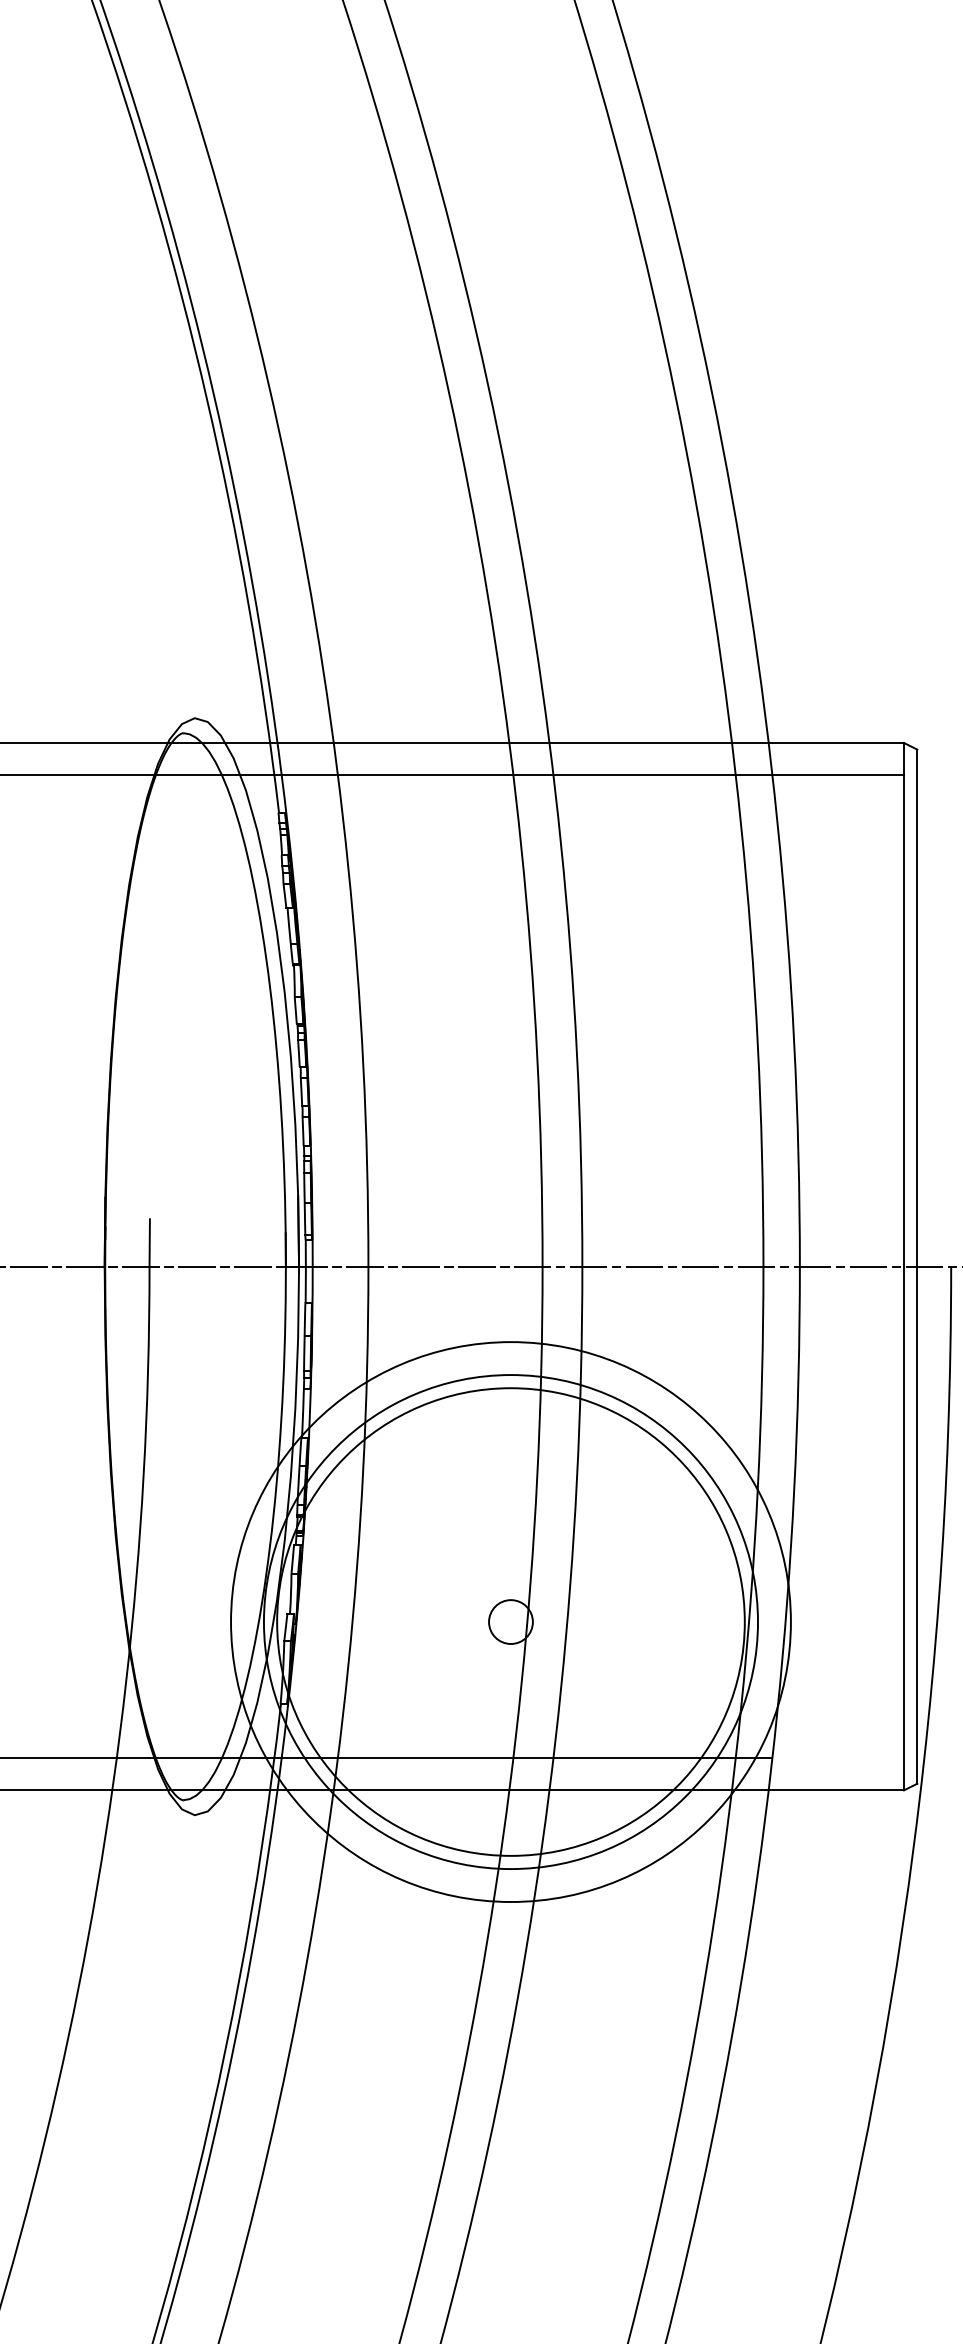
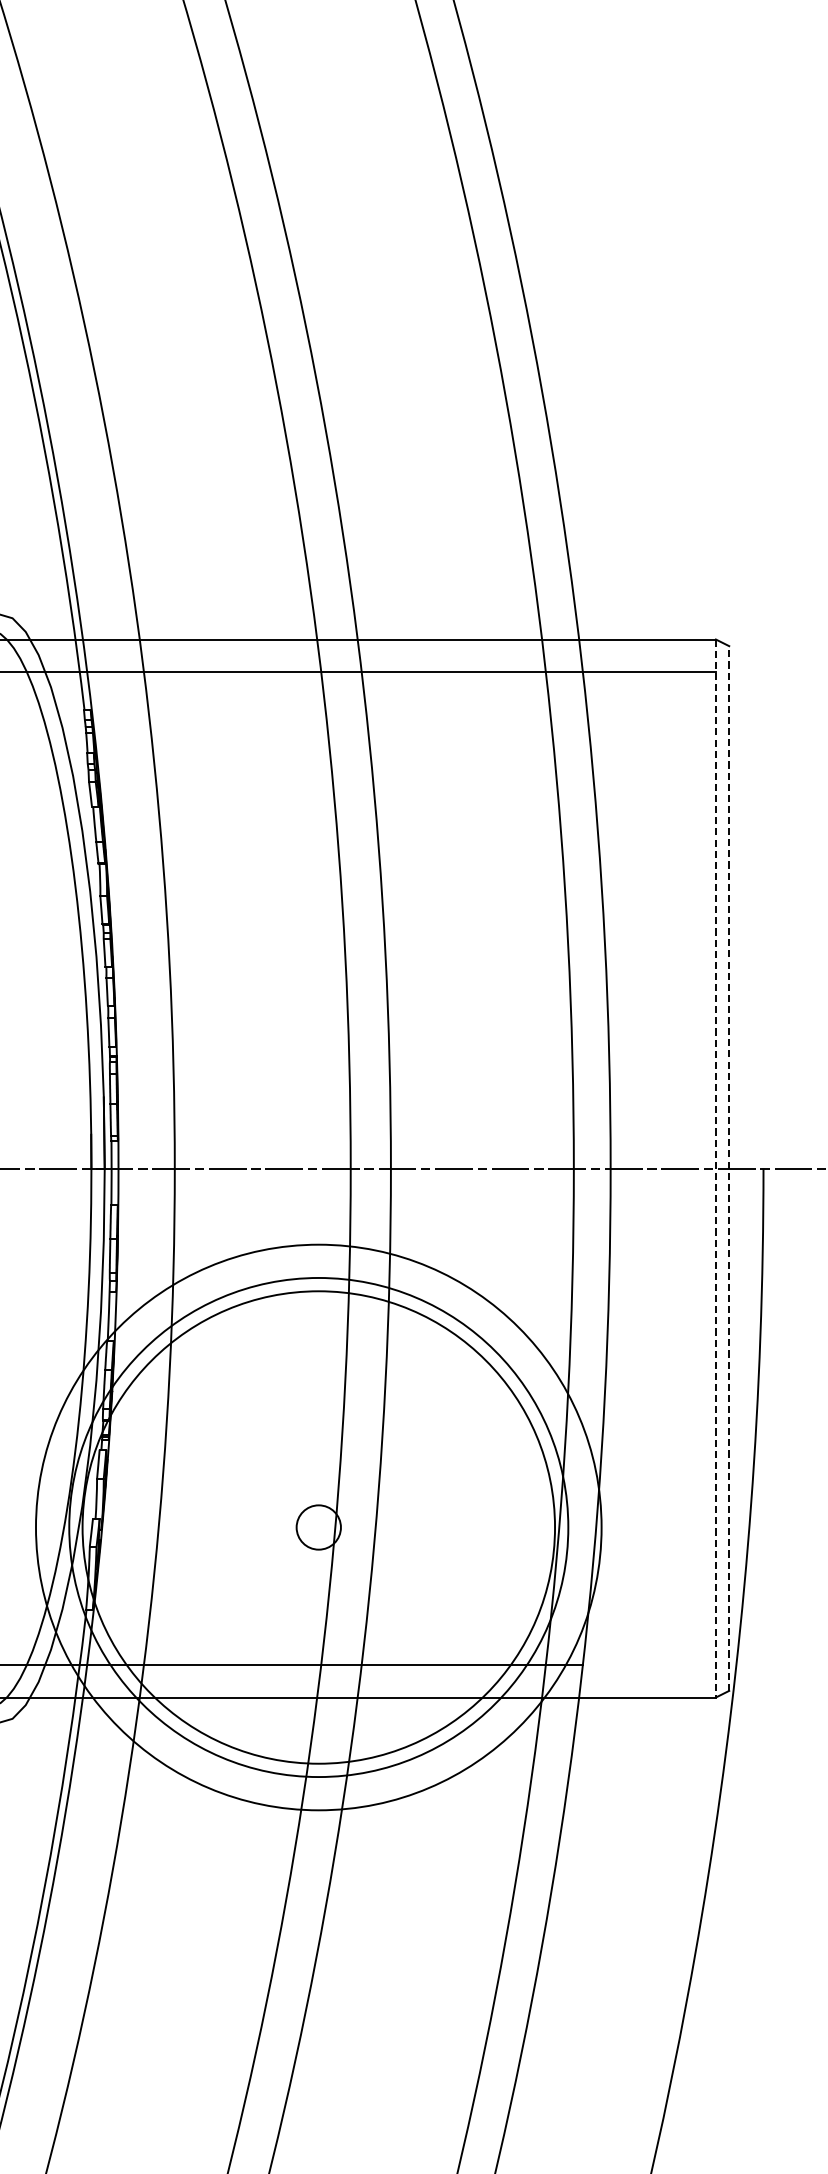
line: (904, 1266) -> (716, 1168), solid -> dashed
line: (917, 1266) -> (729, 1168), solid -> dashed

